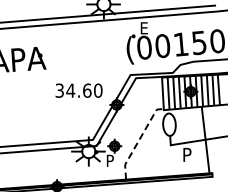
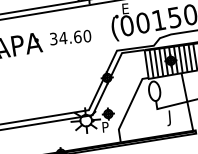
text: (78, 90) -> (70, 37), moved
line: (139, 139) -> (129, 106), dashed -> solid
text: (185, 156) -> (170, 117), P -> J

